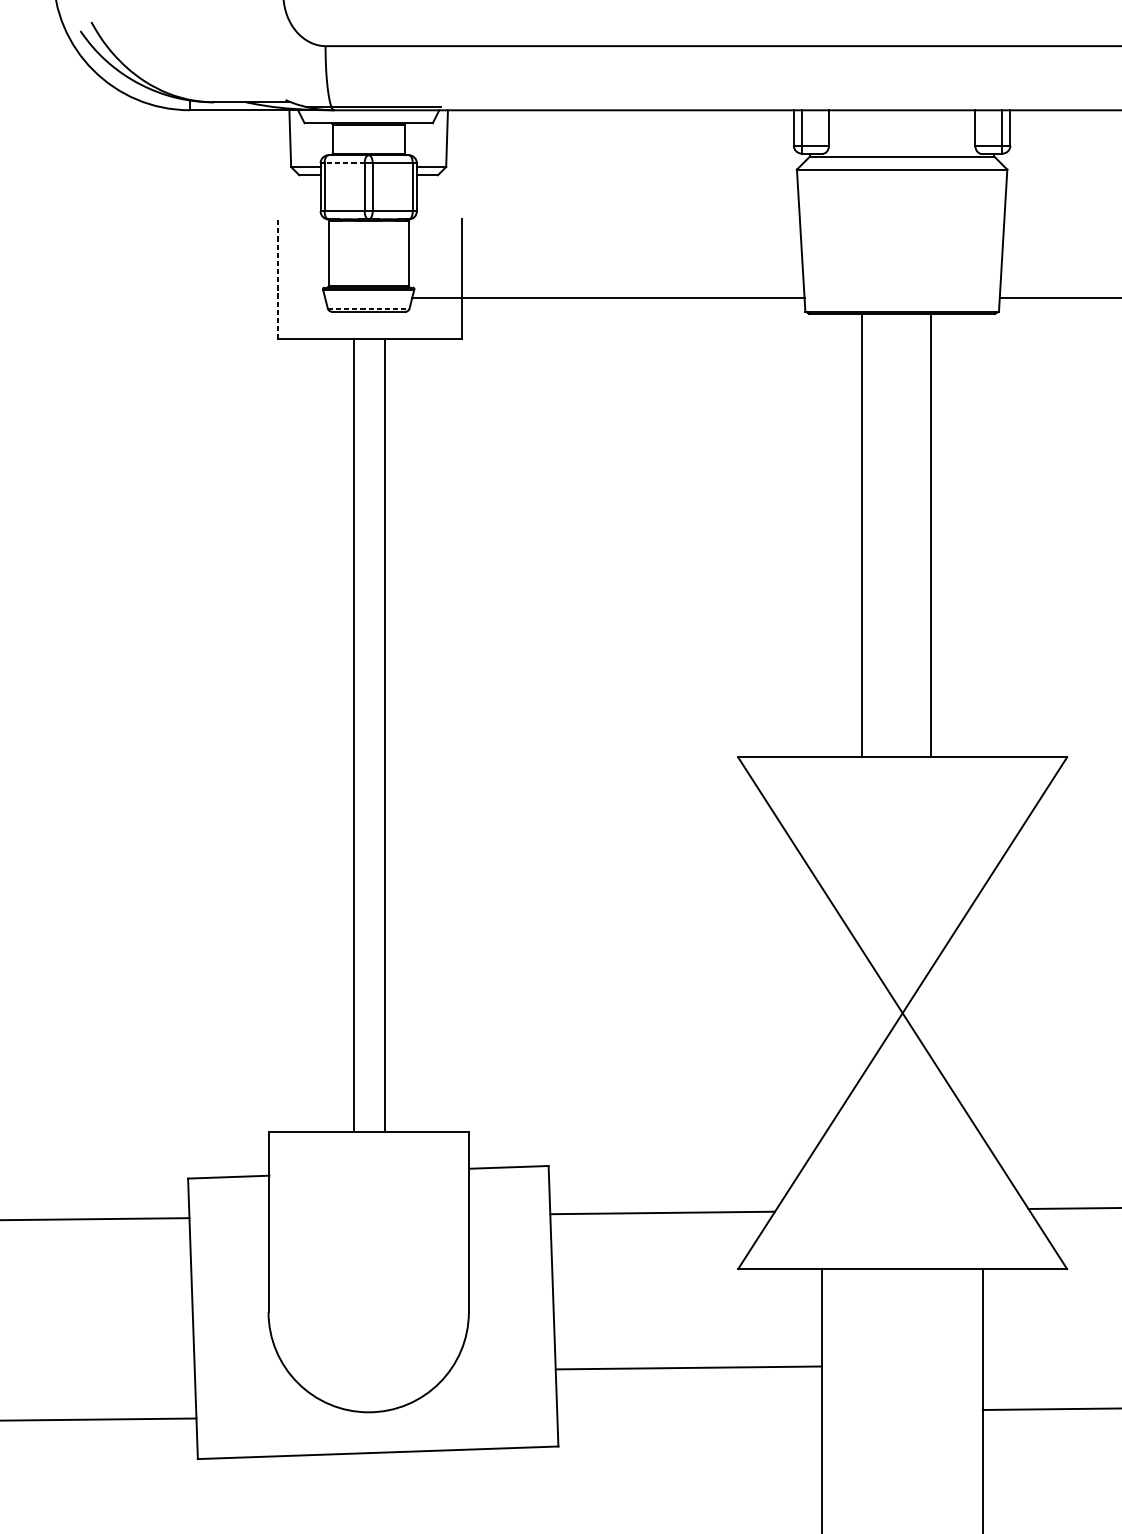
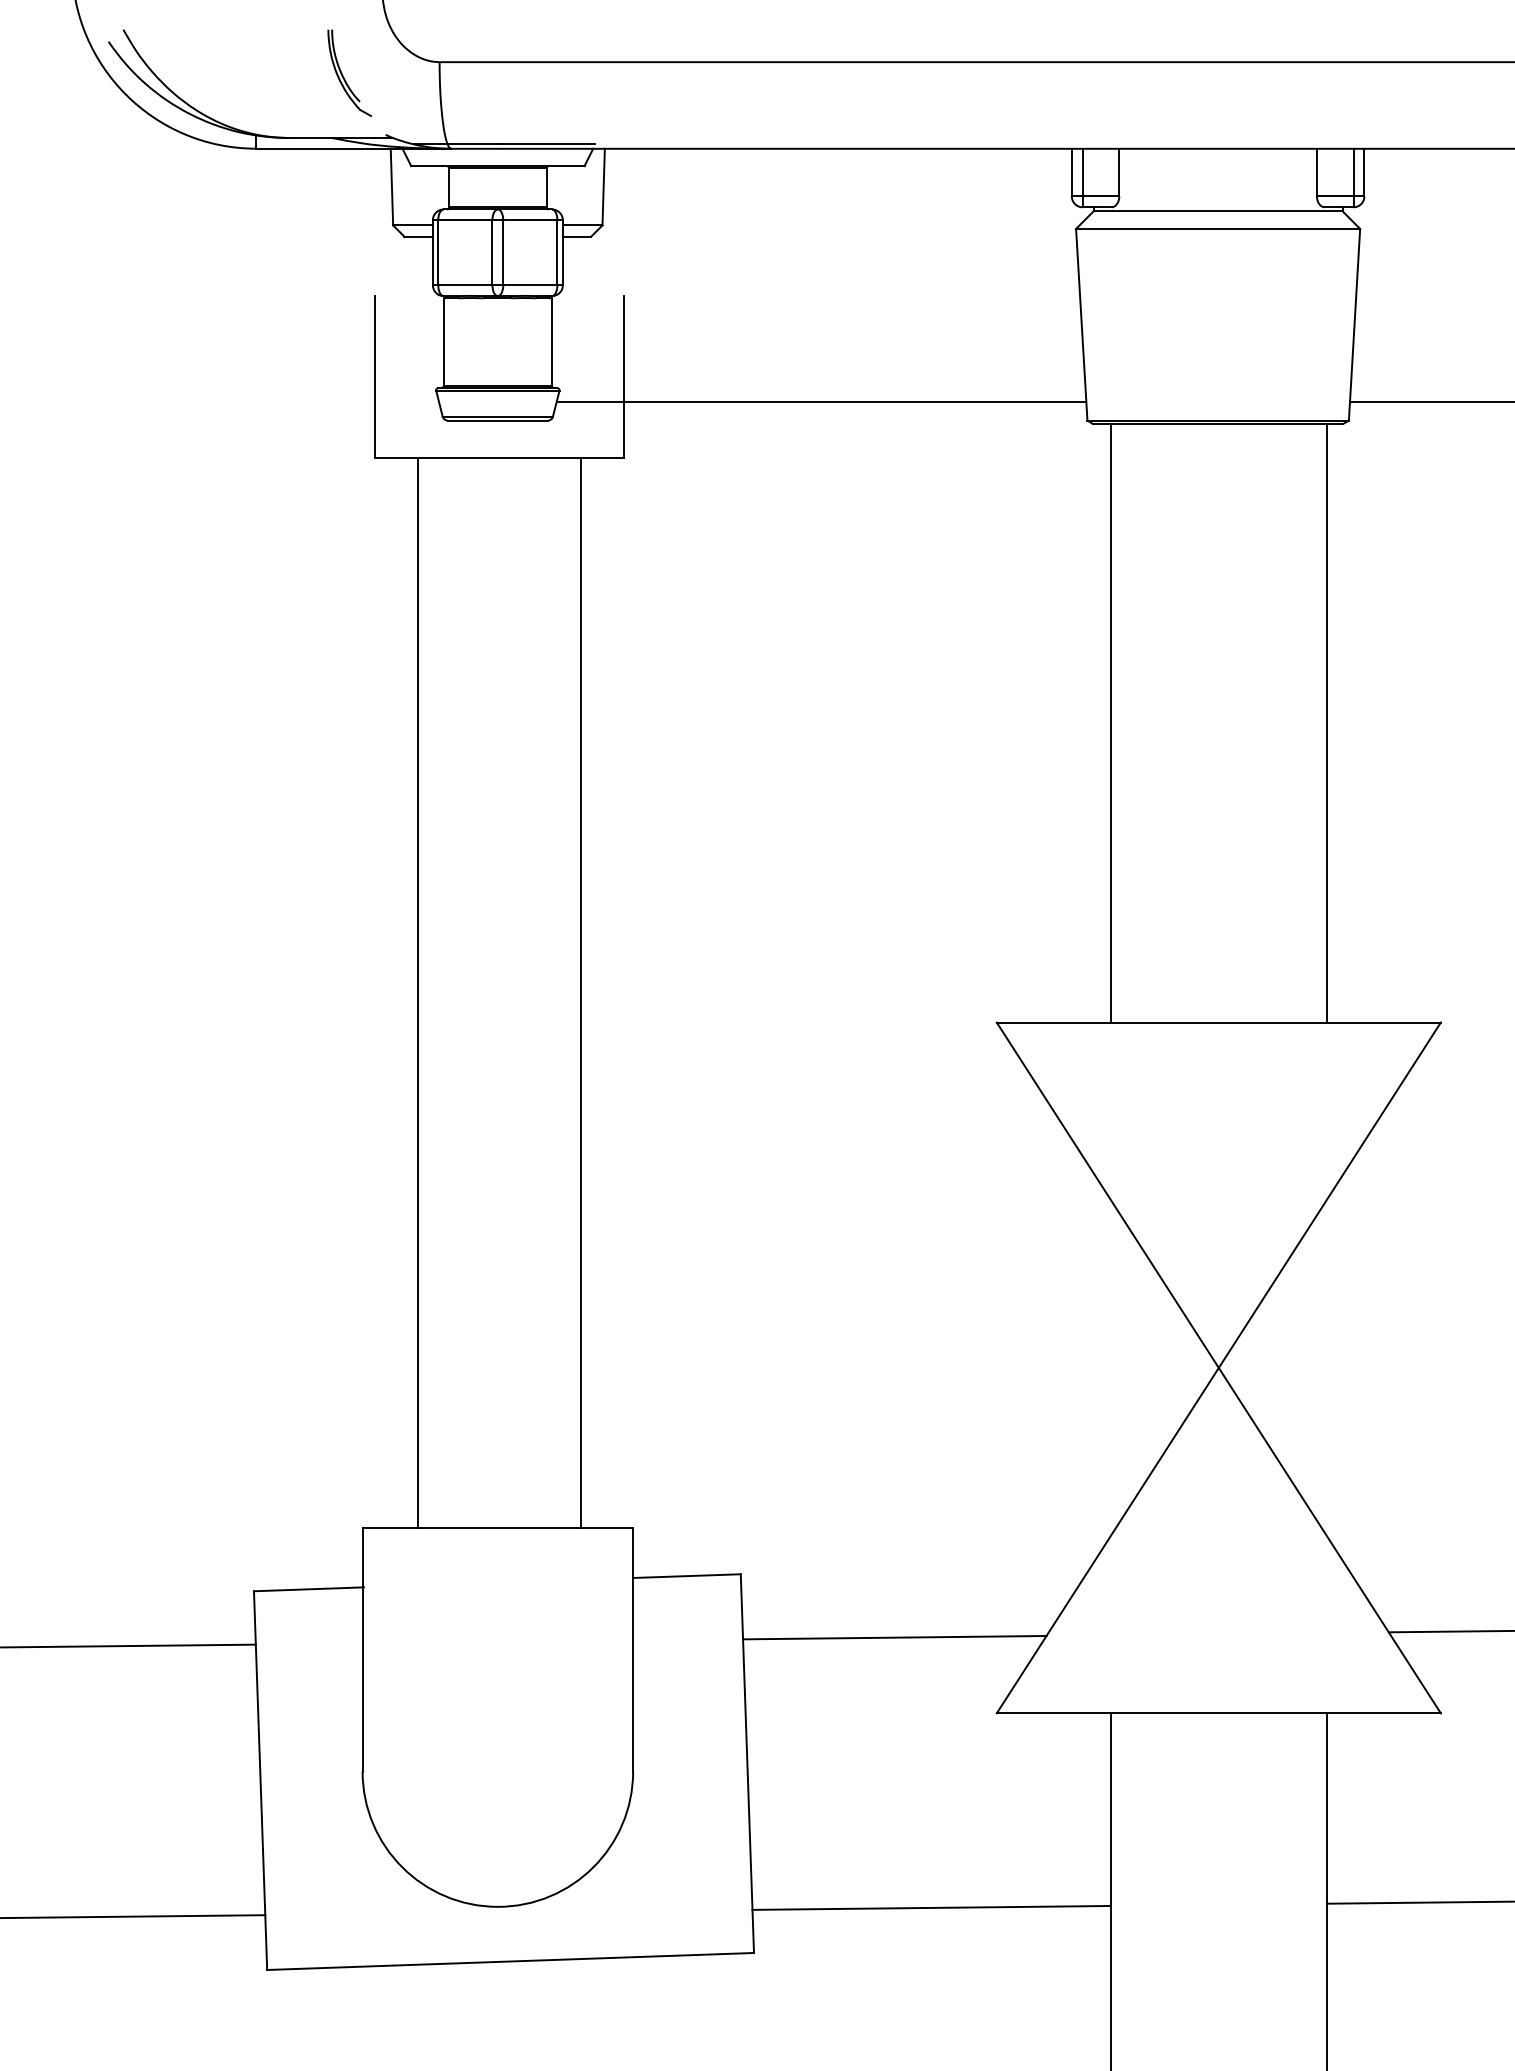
part: (254, 56) -> (343, 75), added
line: (344, 163) -> (464, 220), dashed -> solid
line: (277, 278) -> (374, 376), dashed -> solid
line: (369, 308) -> (498, 416), dashed -> solid
line: (861, 535) -> (1110, 722), moved
line: (931, 535) -> (1327, 722), moved
line: (354, 735) -> (418, 992), moved
line: (385, 735) -> (580, 992), moved
line: (689, 1367) -> (931, 1907), moved

